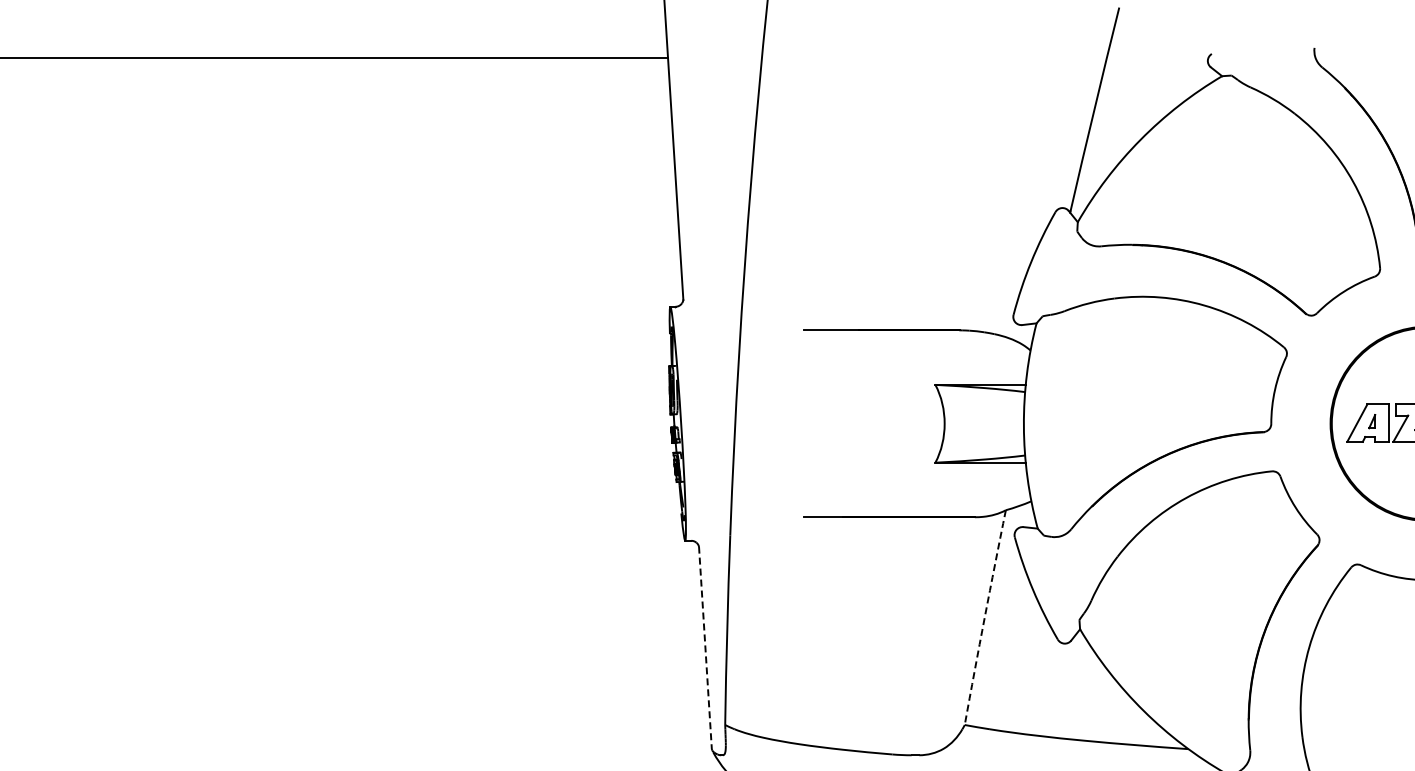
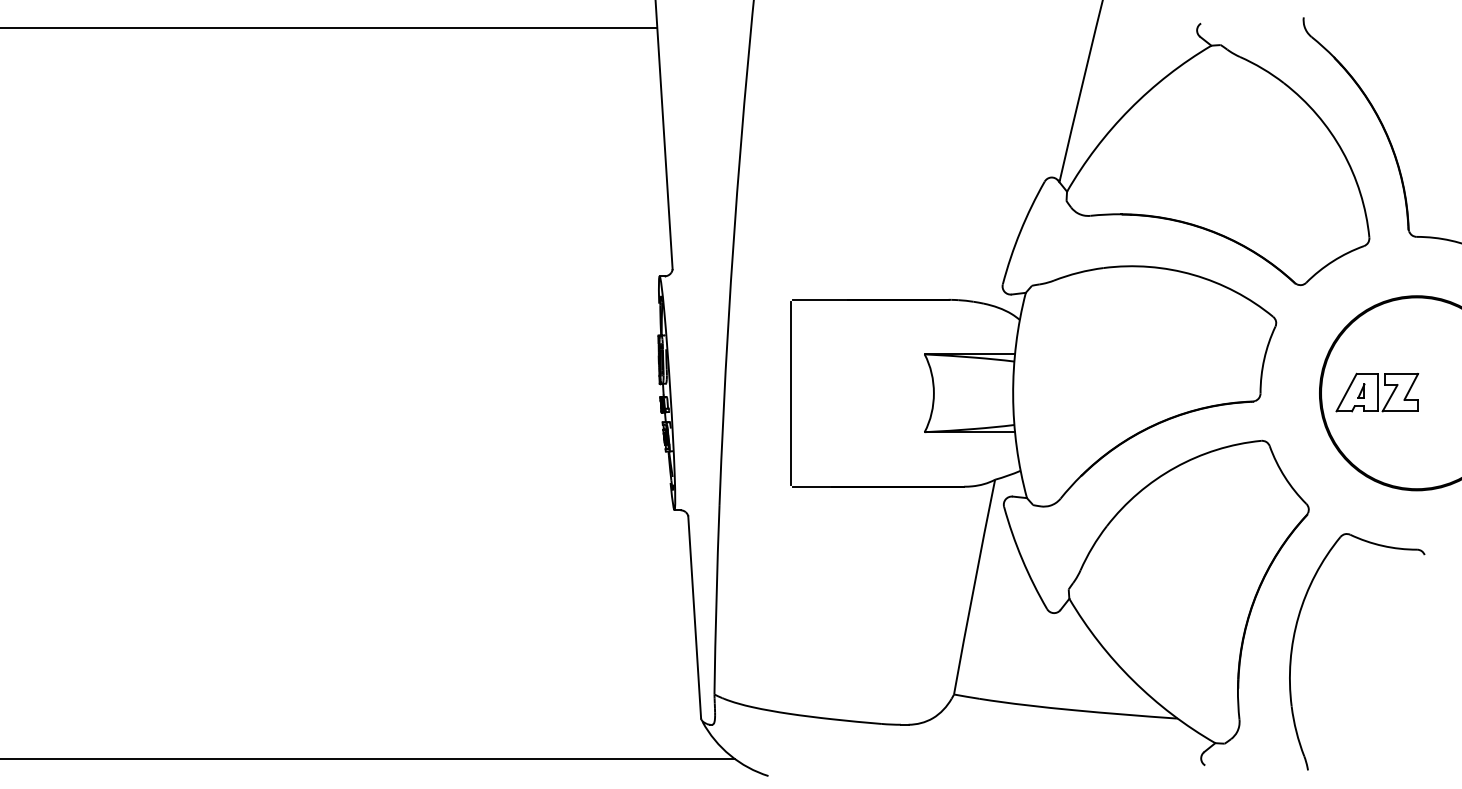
line: (802, 423) -> (791, 392), added
arc: (985, 618) -> (974, 587), dashed -> solid
line: (705, 648) -> (694, 617), dashed -> solid

